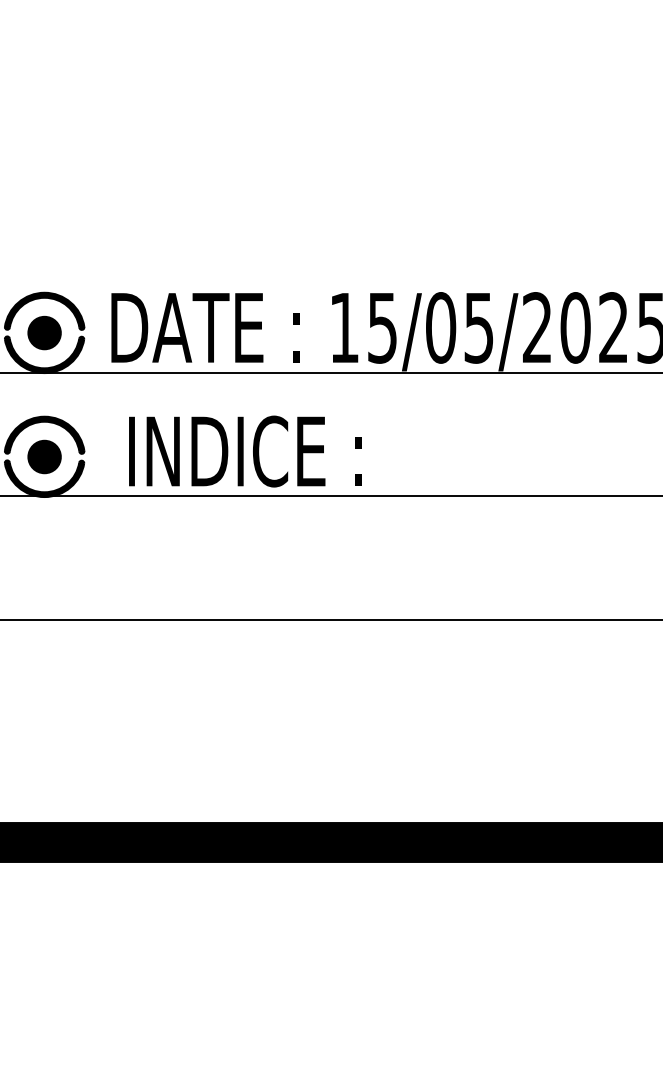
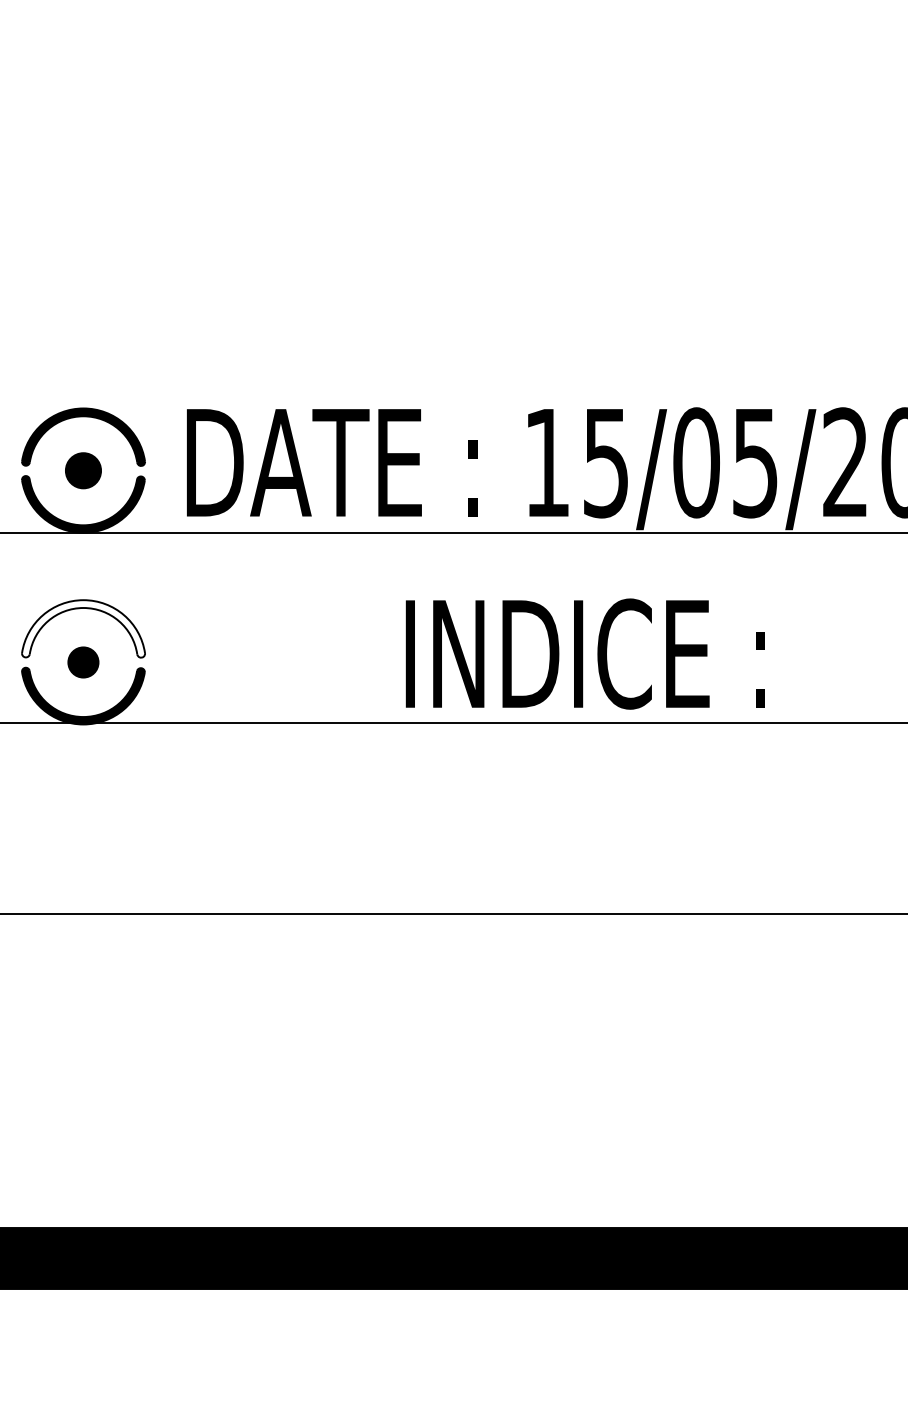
part: (44, 332) -> (83, 469), size x0.7
fill: (44, 434) -> (83, 627), removed
text: (245, 451) -> (585, 653), moved
part: (44, 456) -> (83, 661), size x0.6

